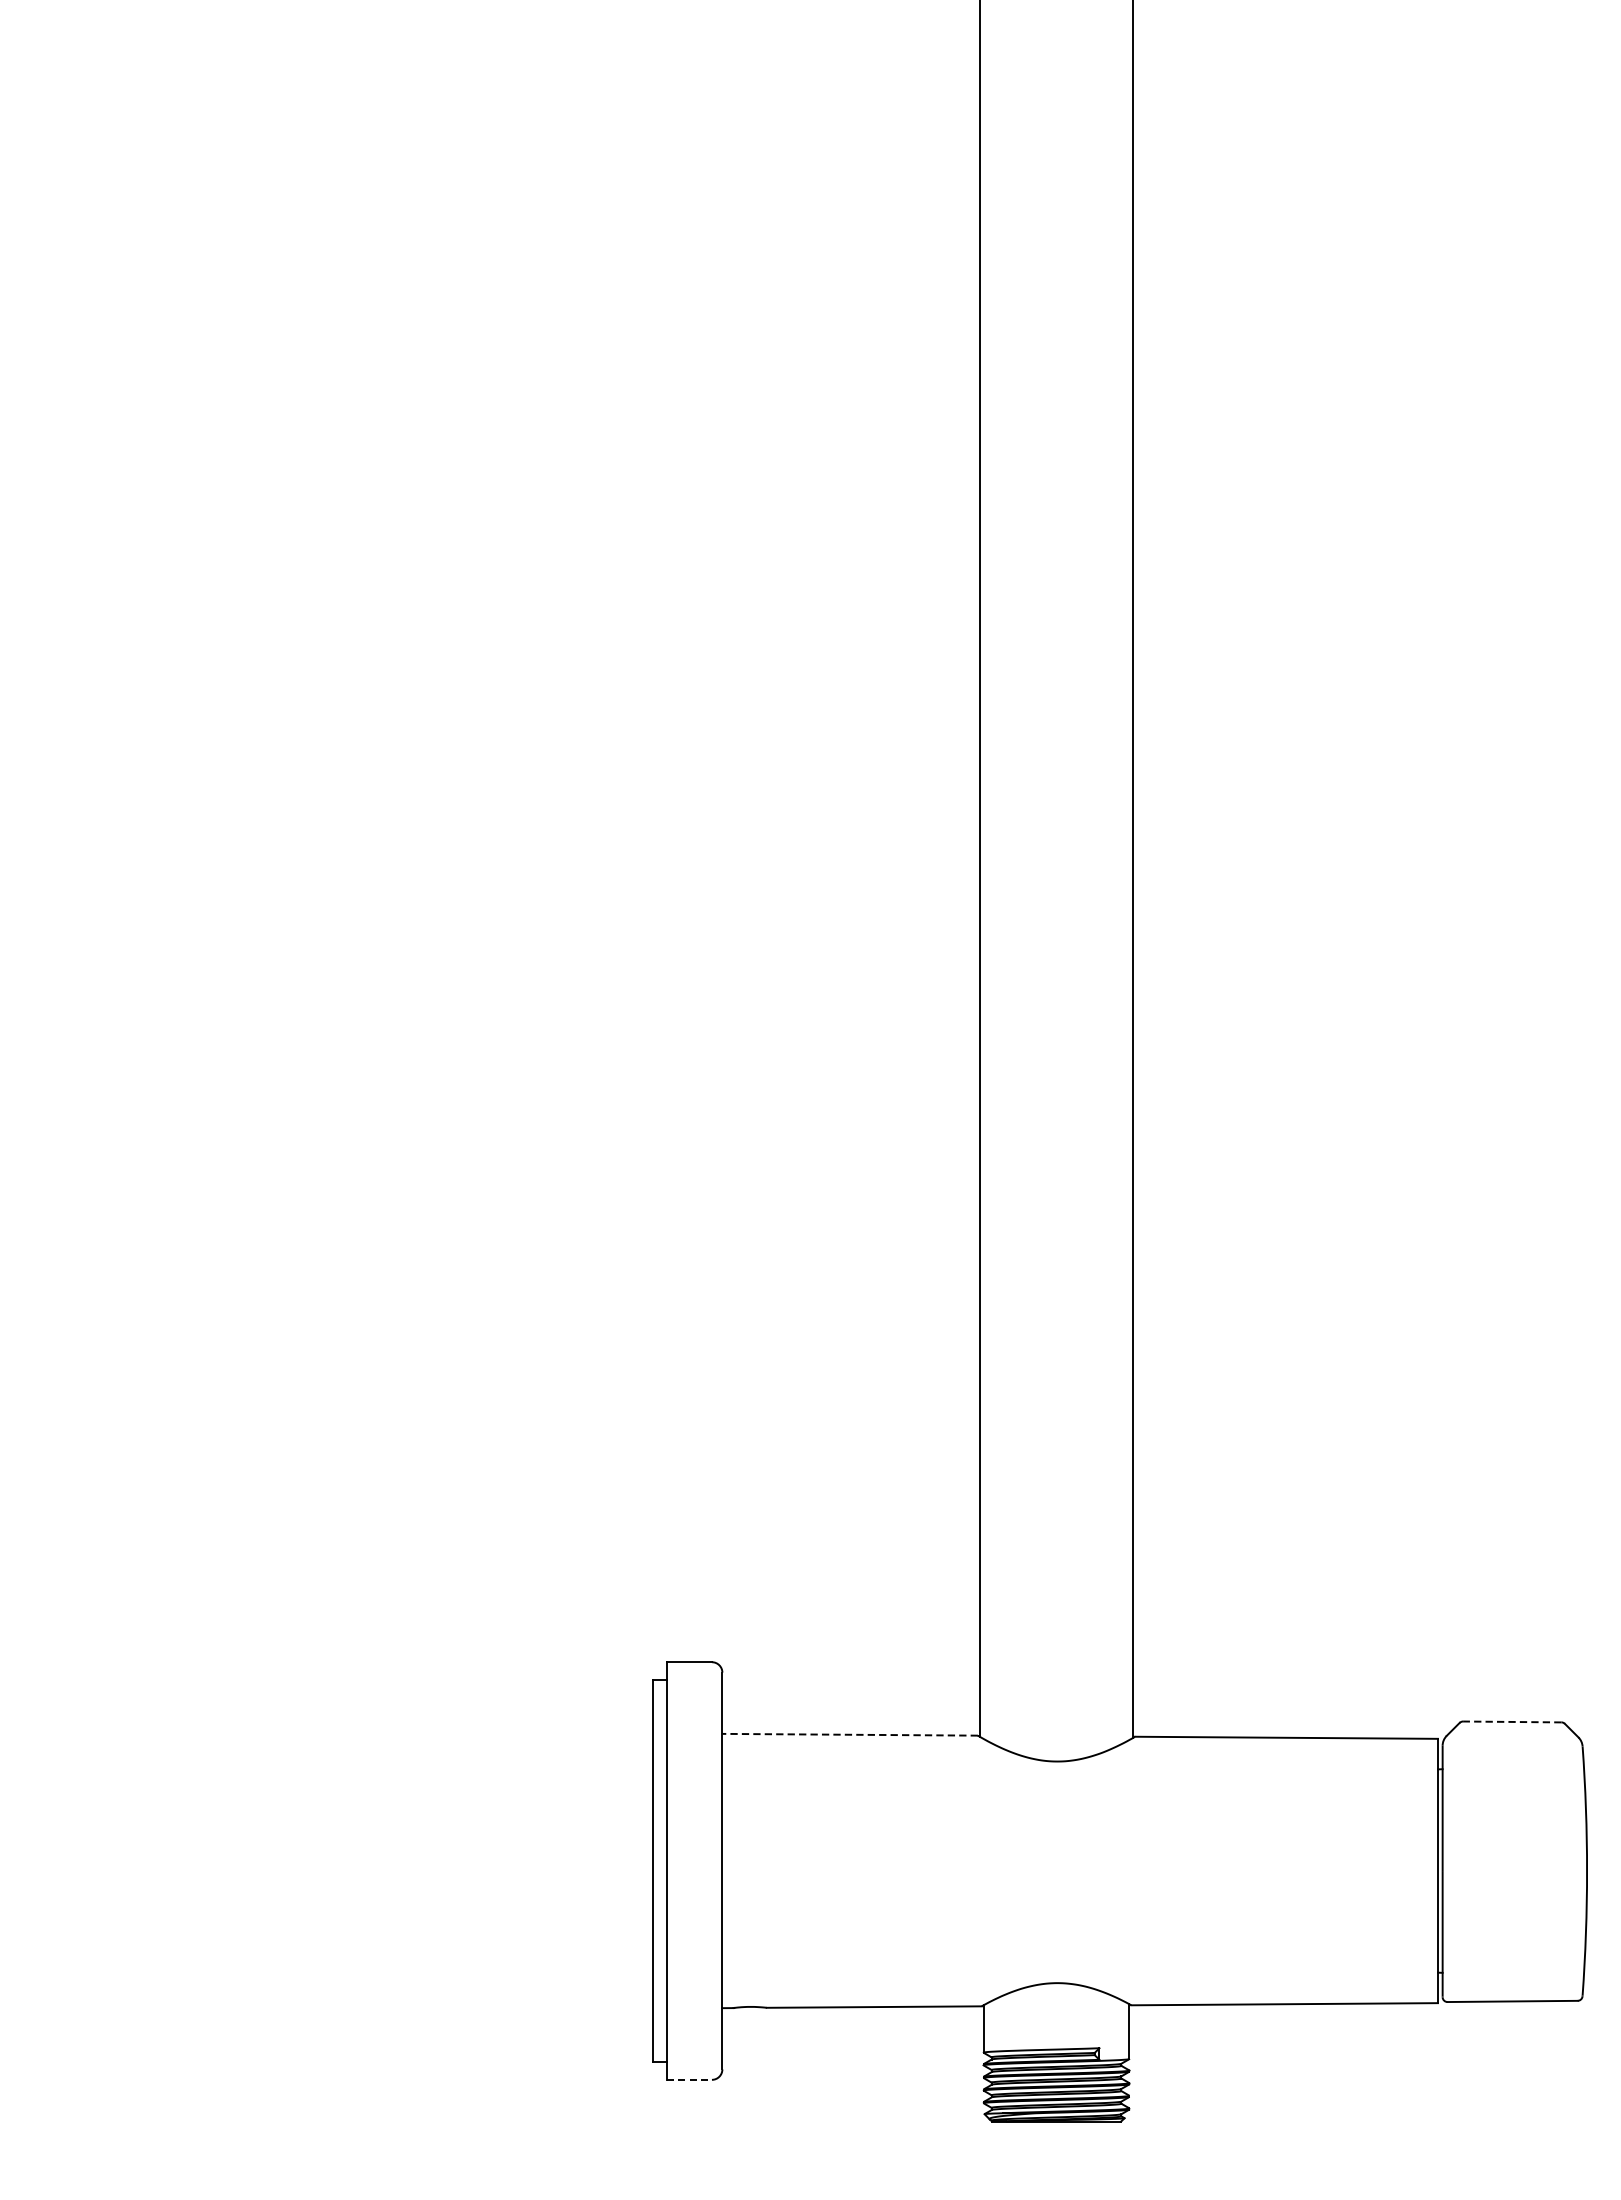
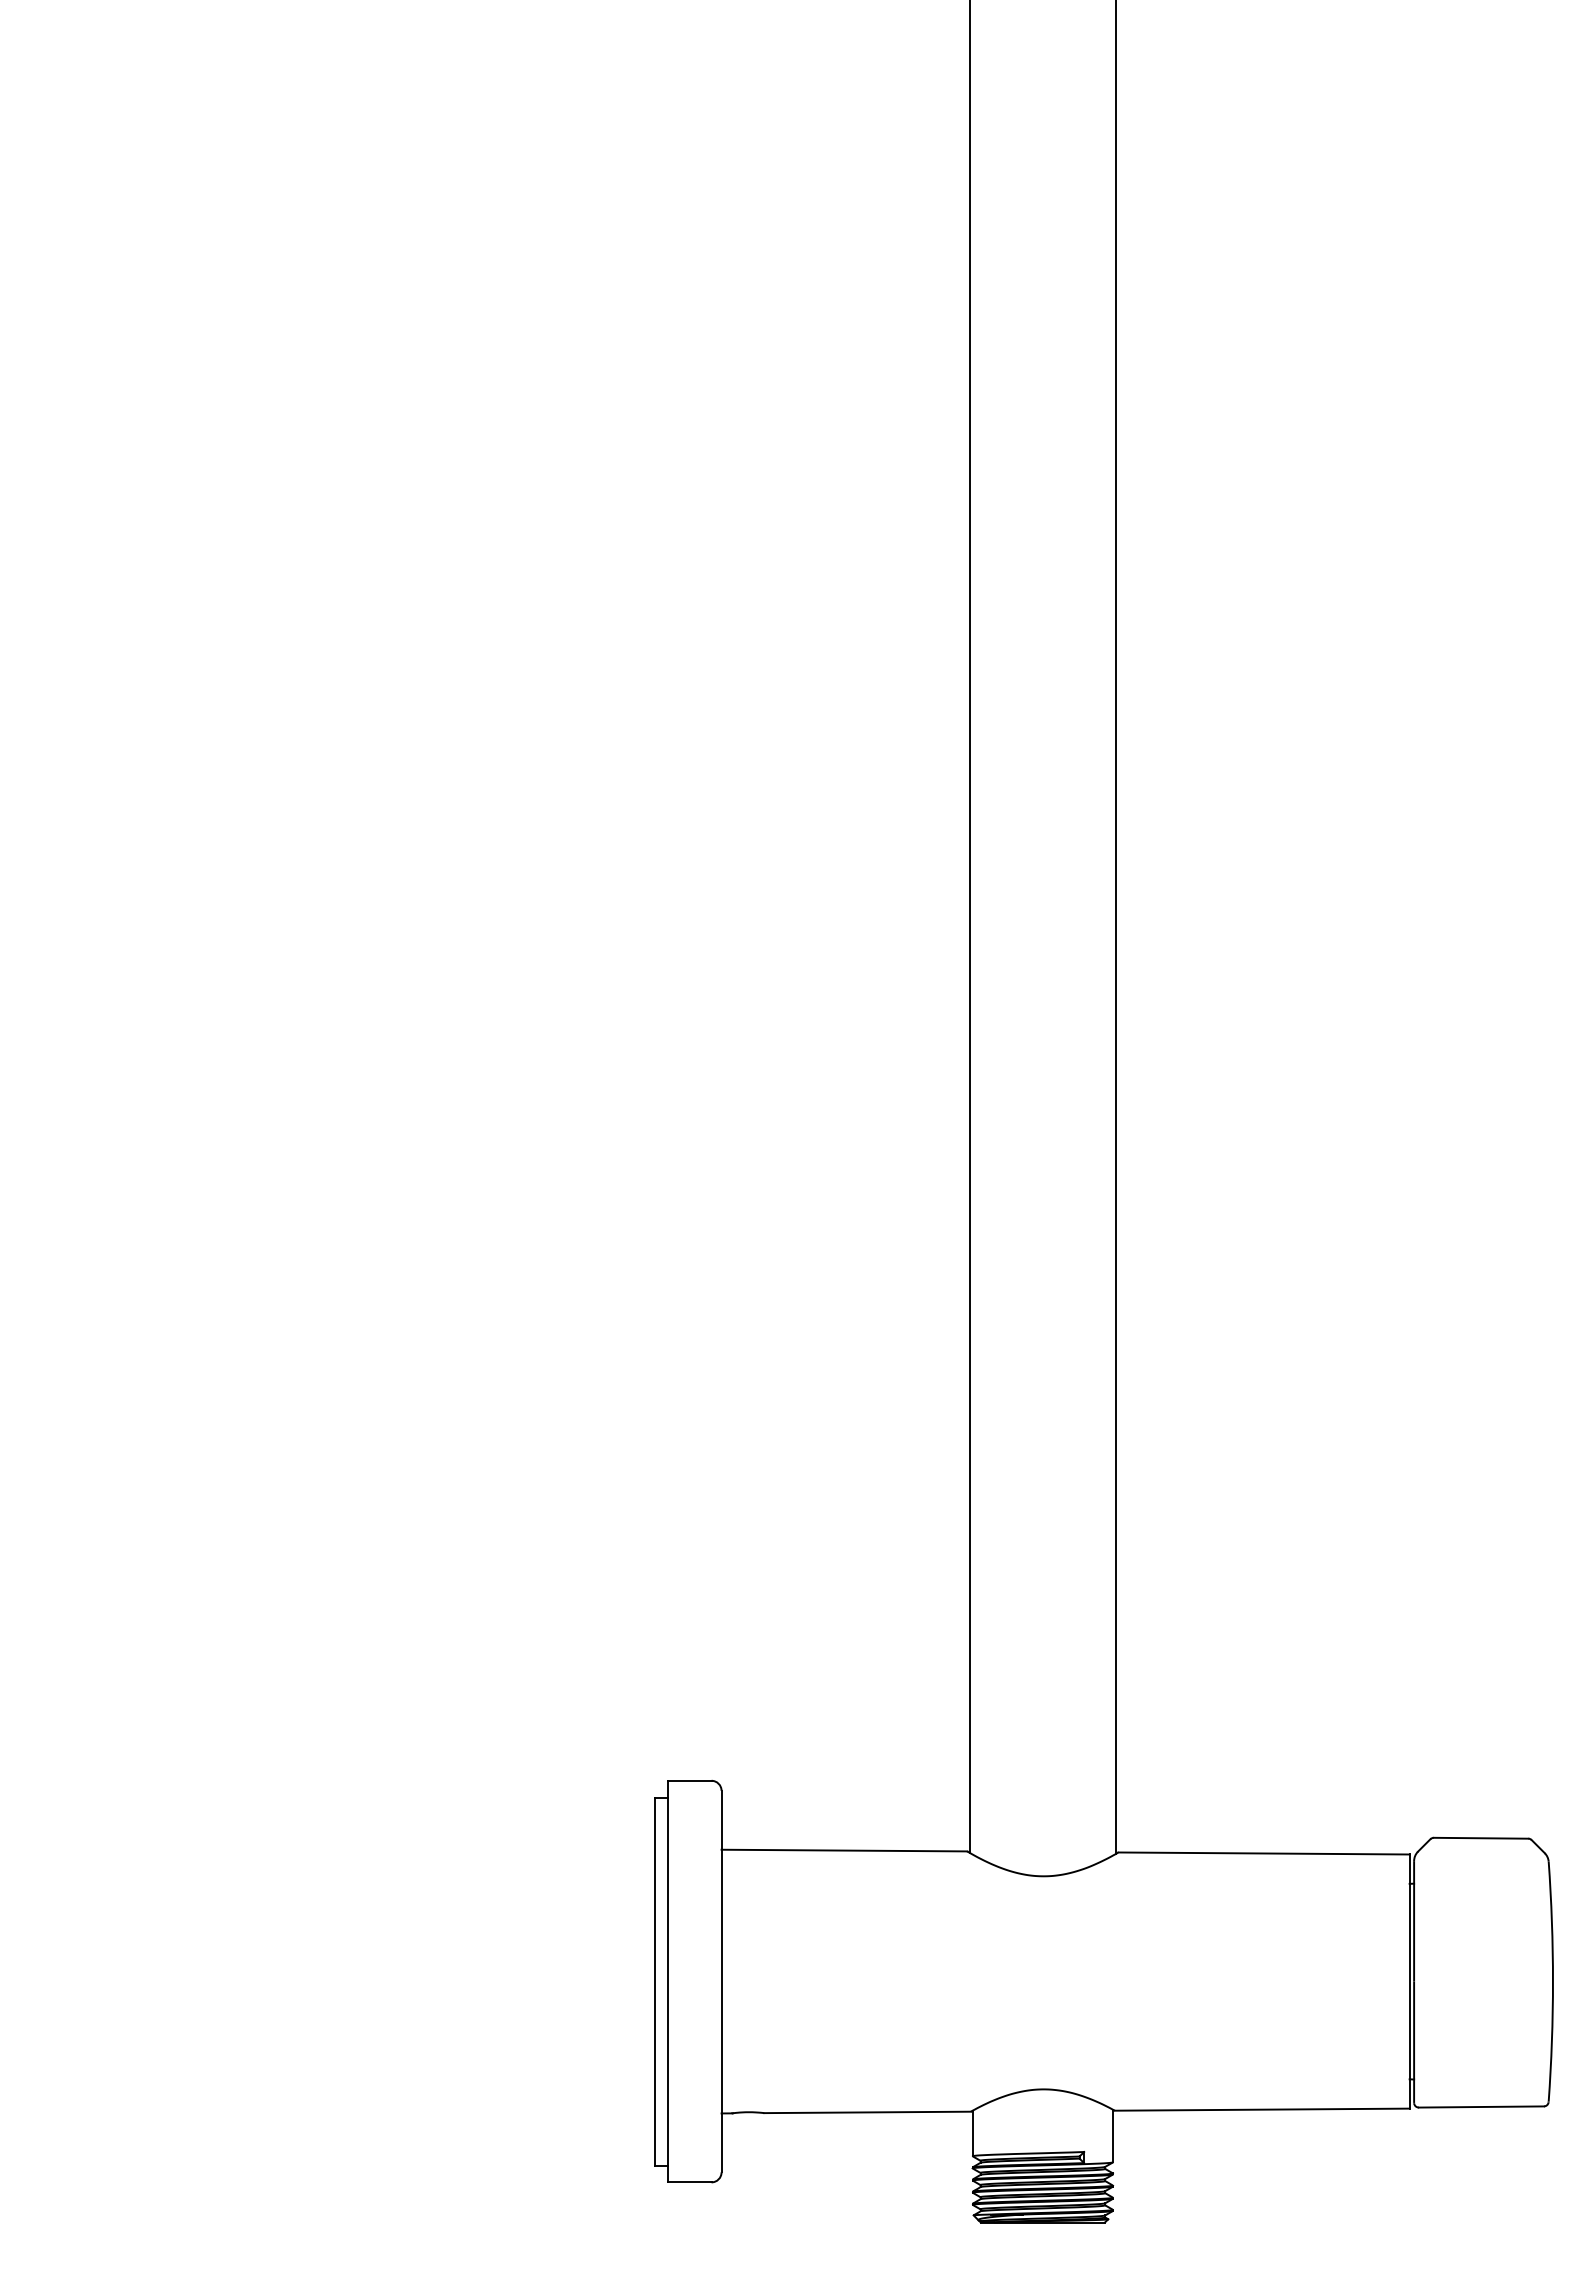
line: (1511, 1722) -> (1480, 1838), dashed -> solid
line: (850, 1734) -> (844, 1850), dashed -> solid
line: (689, 2079) -> (689, 2182), dashed -> solid

